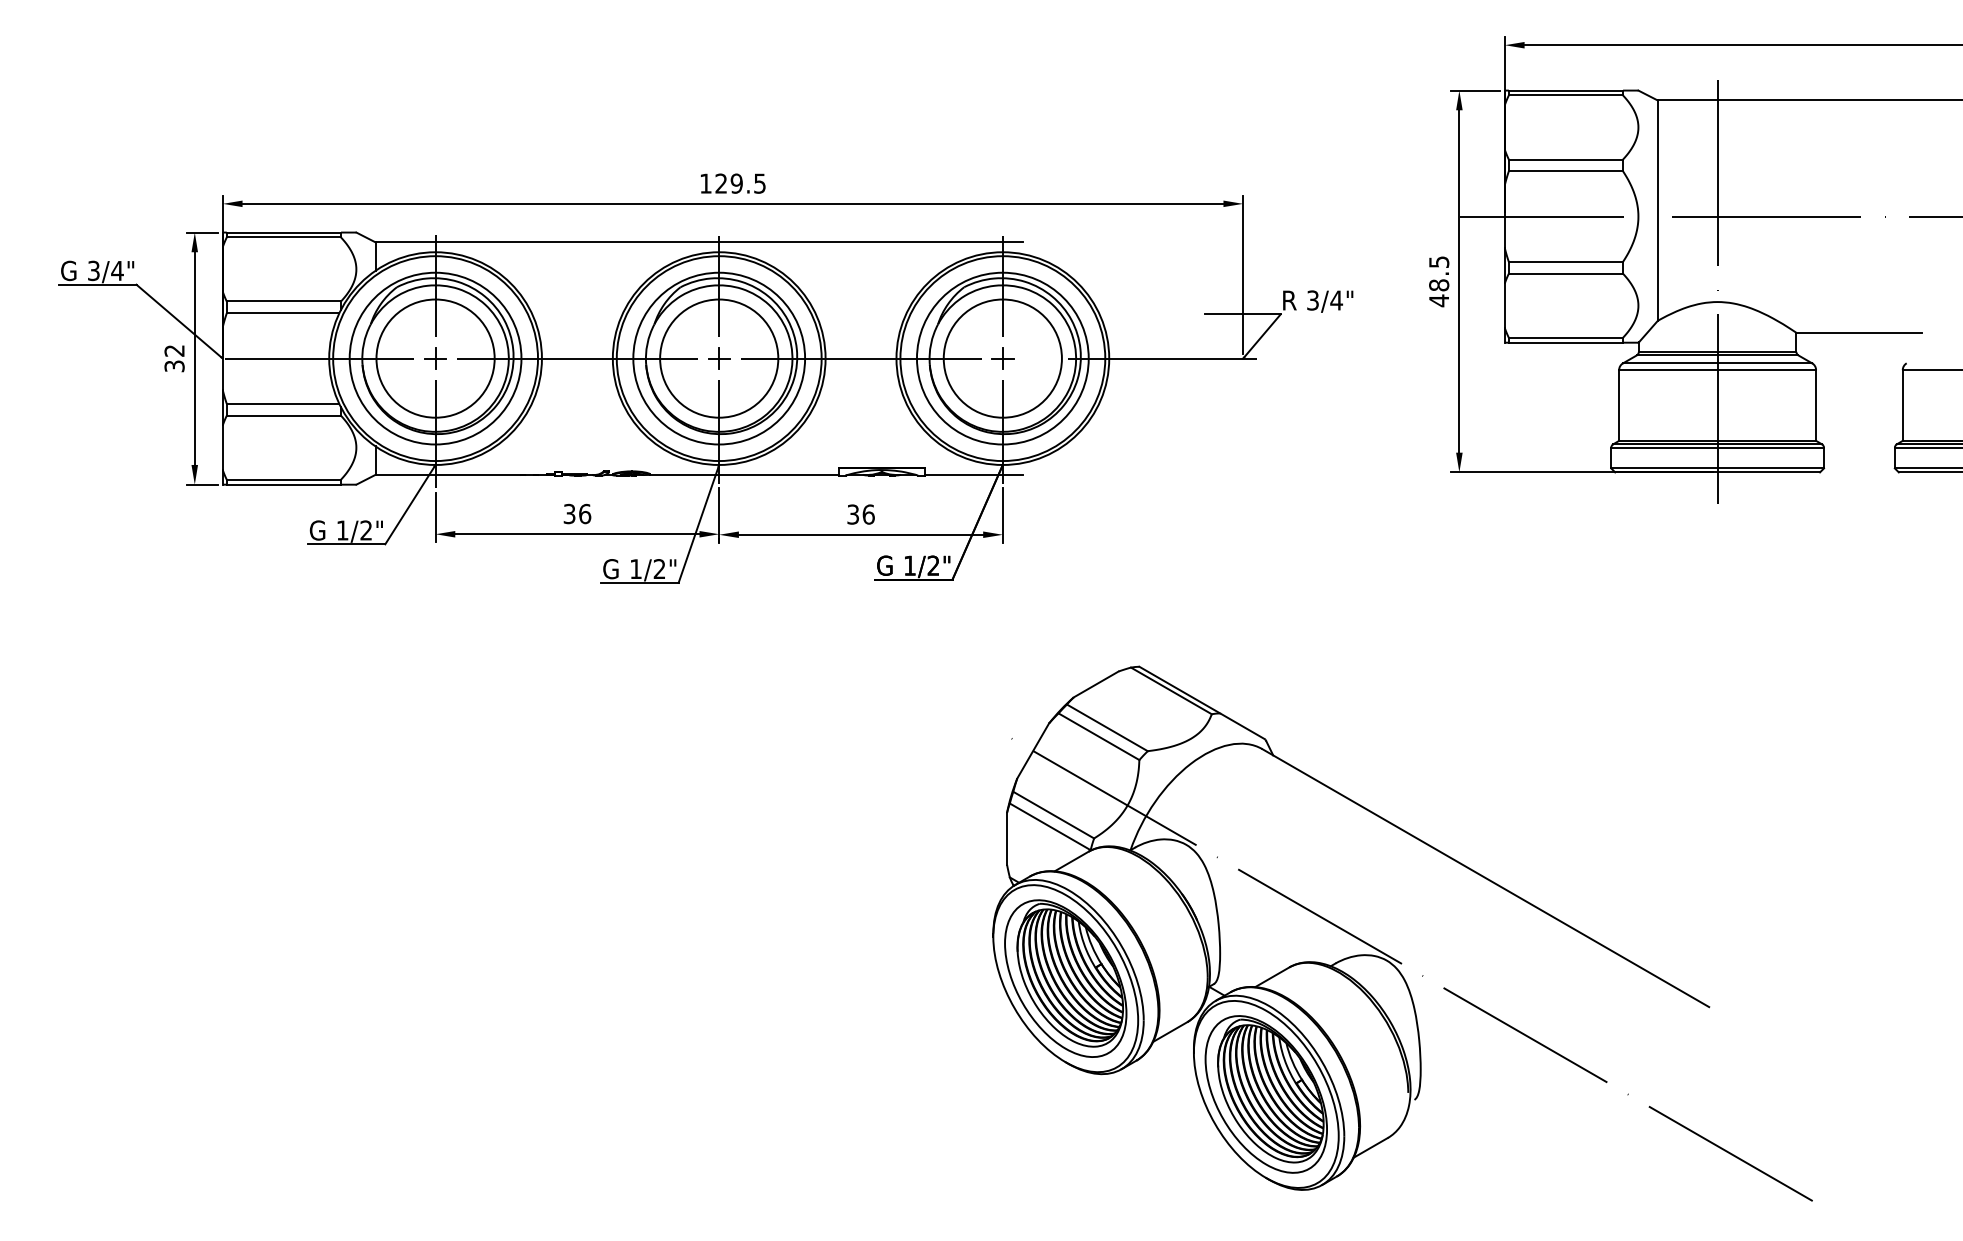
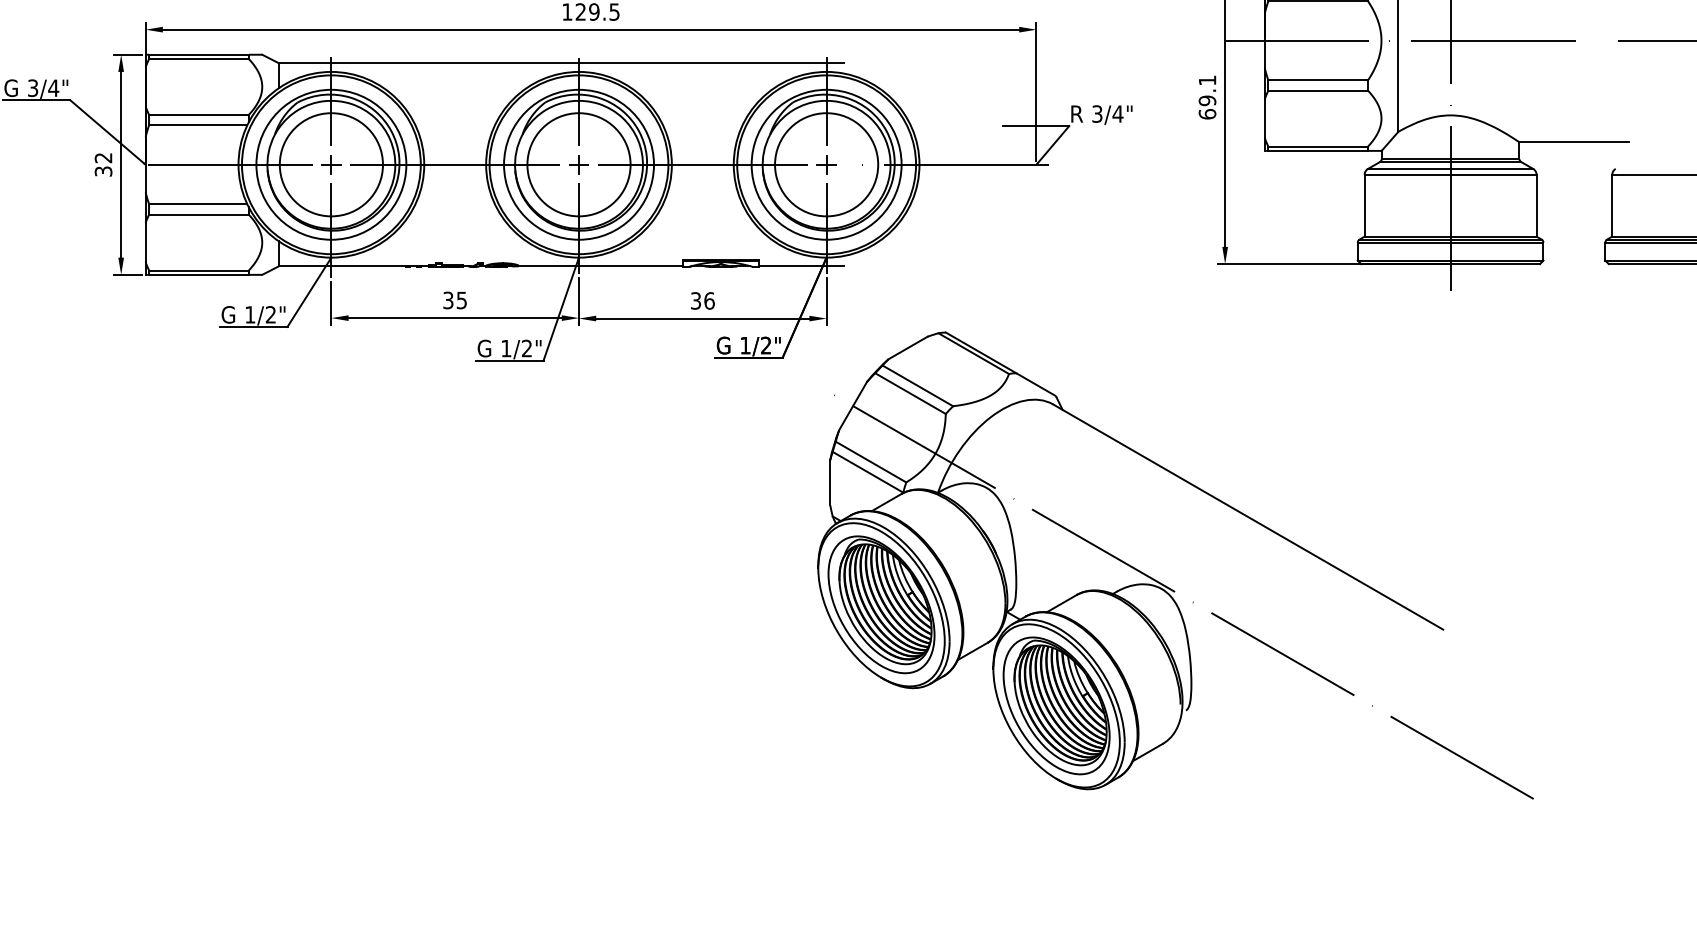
text: (1439, 281) -> (1207, 97), 48.5 -> 69.1
text: (585, 513) -> (462, 300), 36 -> 35
part: (1391, 956) -> (1165, 585), moved

